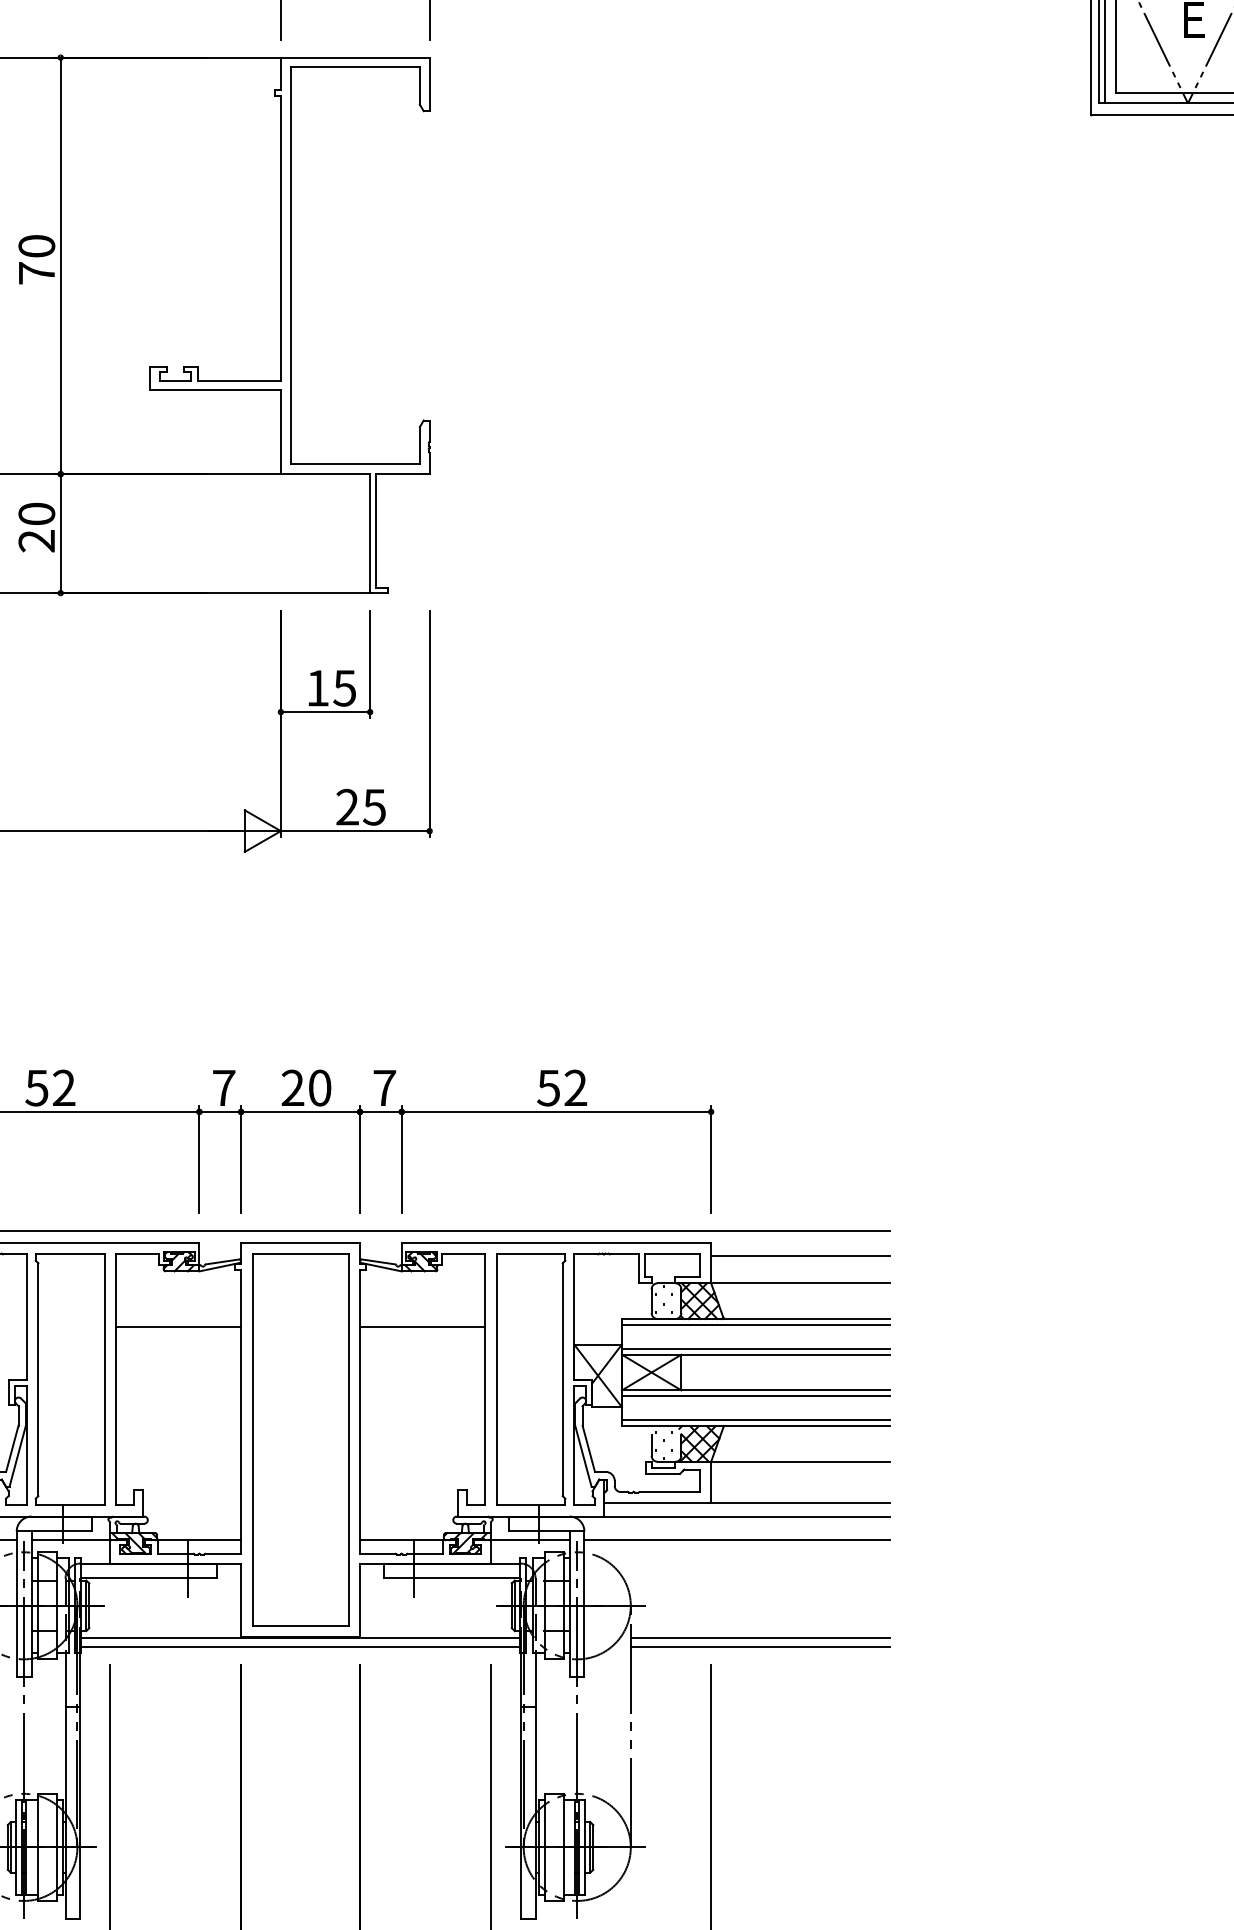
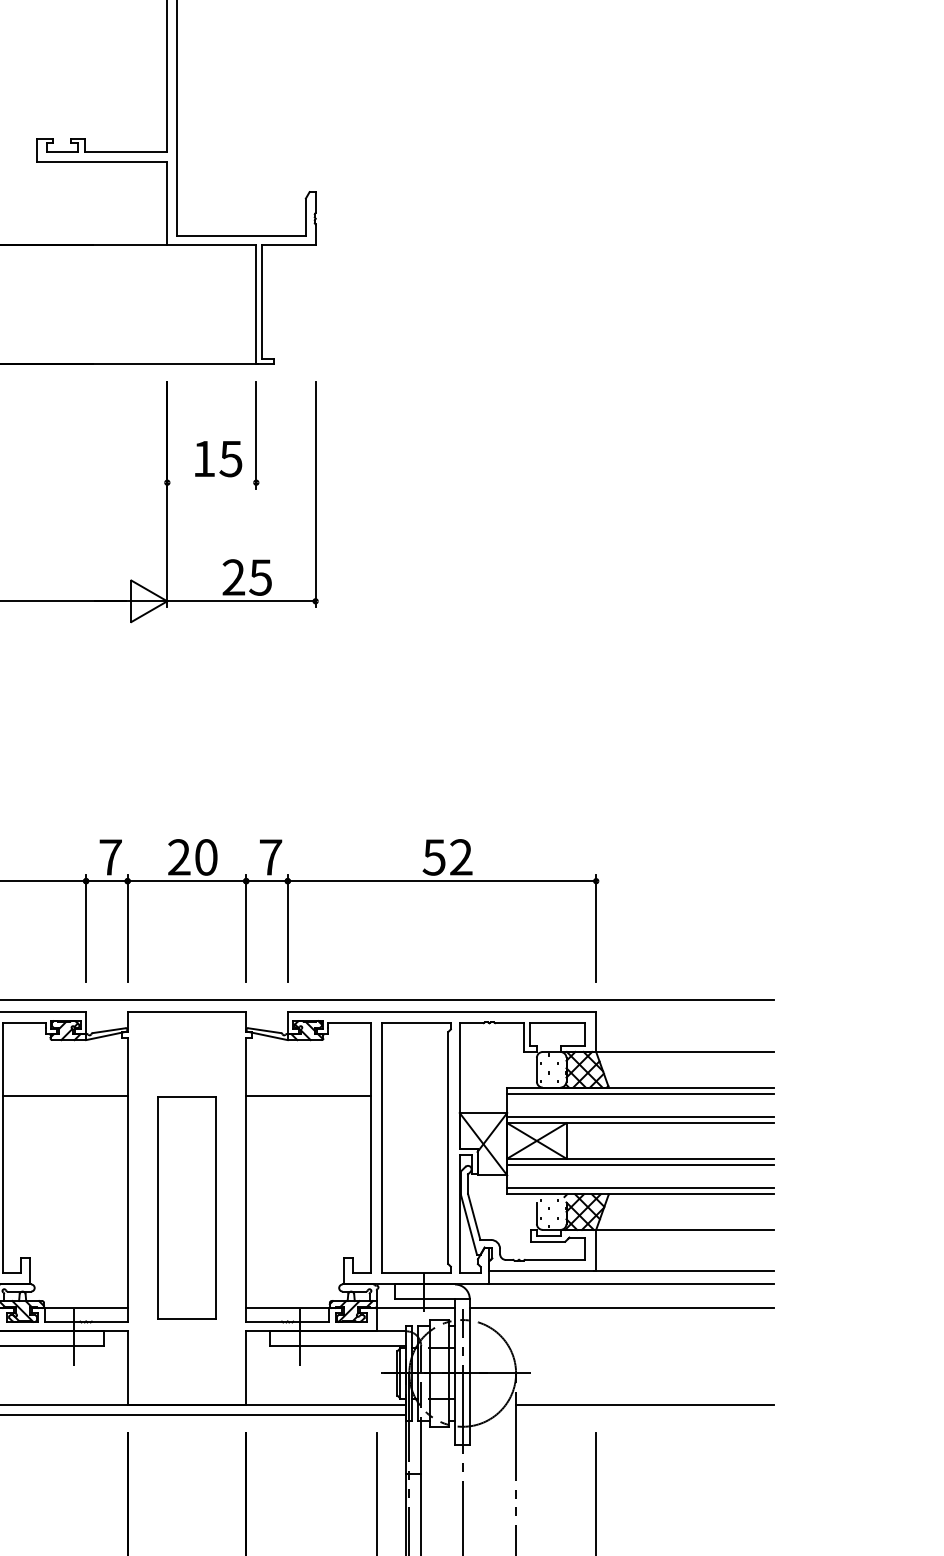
line: (325, 712) -> (211, 483), removed
line: (800, 1255) -> (685, 1024), removed
part: (300, 1439) -> (186, 1207), size x0.6
line: (759, 1647) -> (644, 1414), removed

